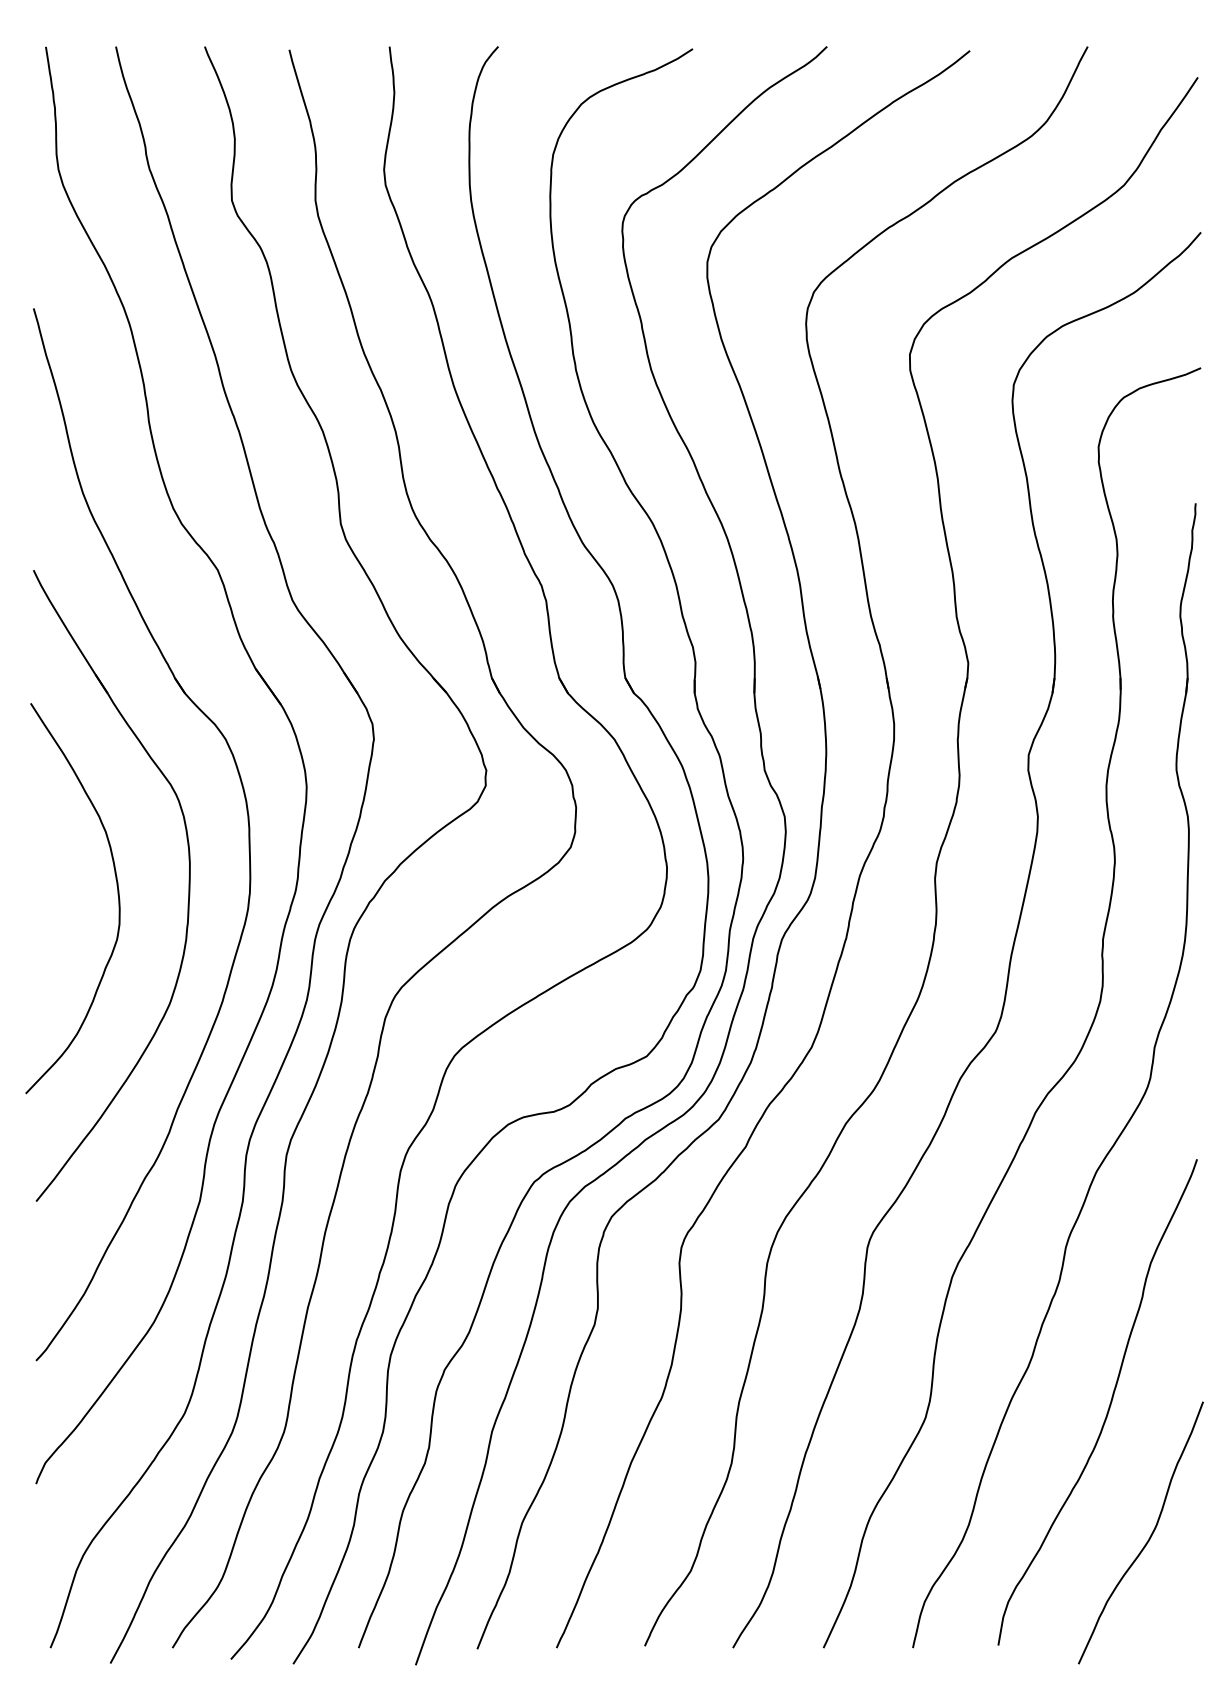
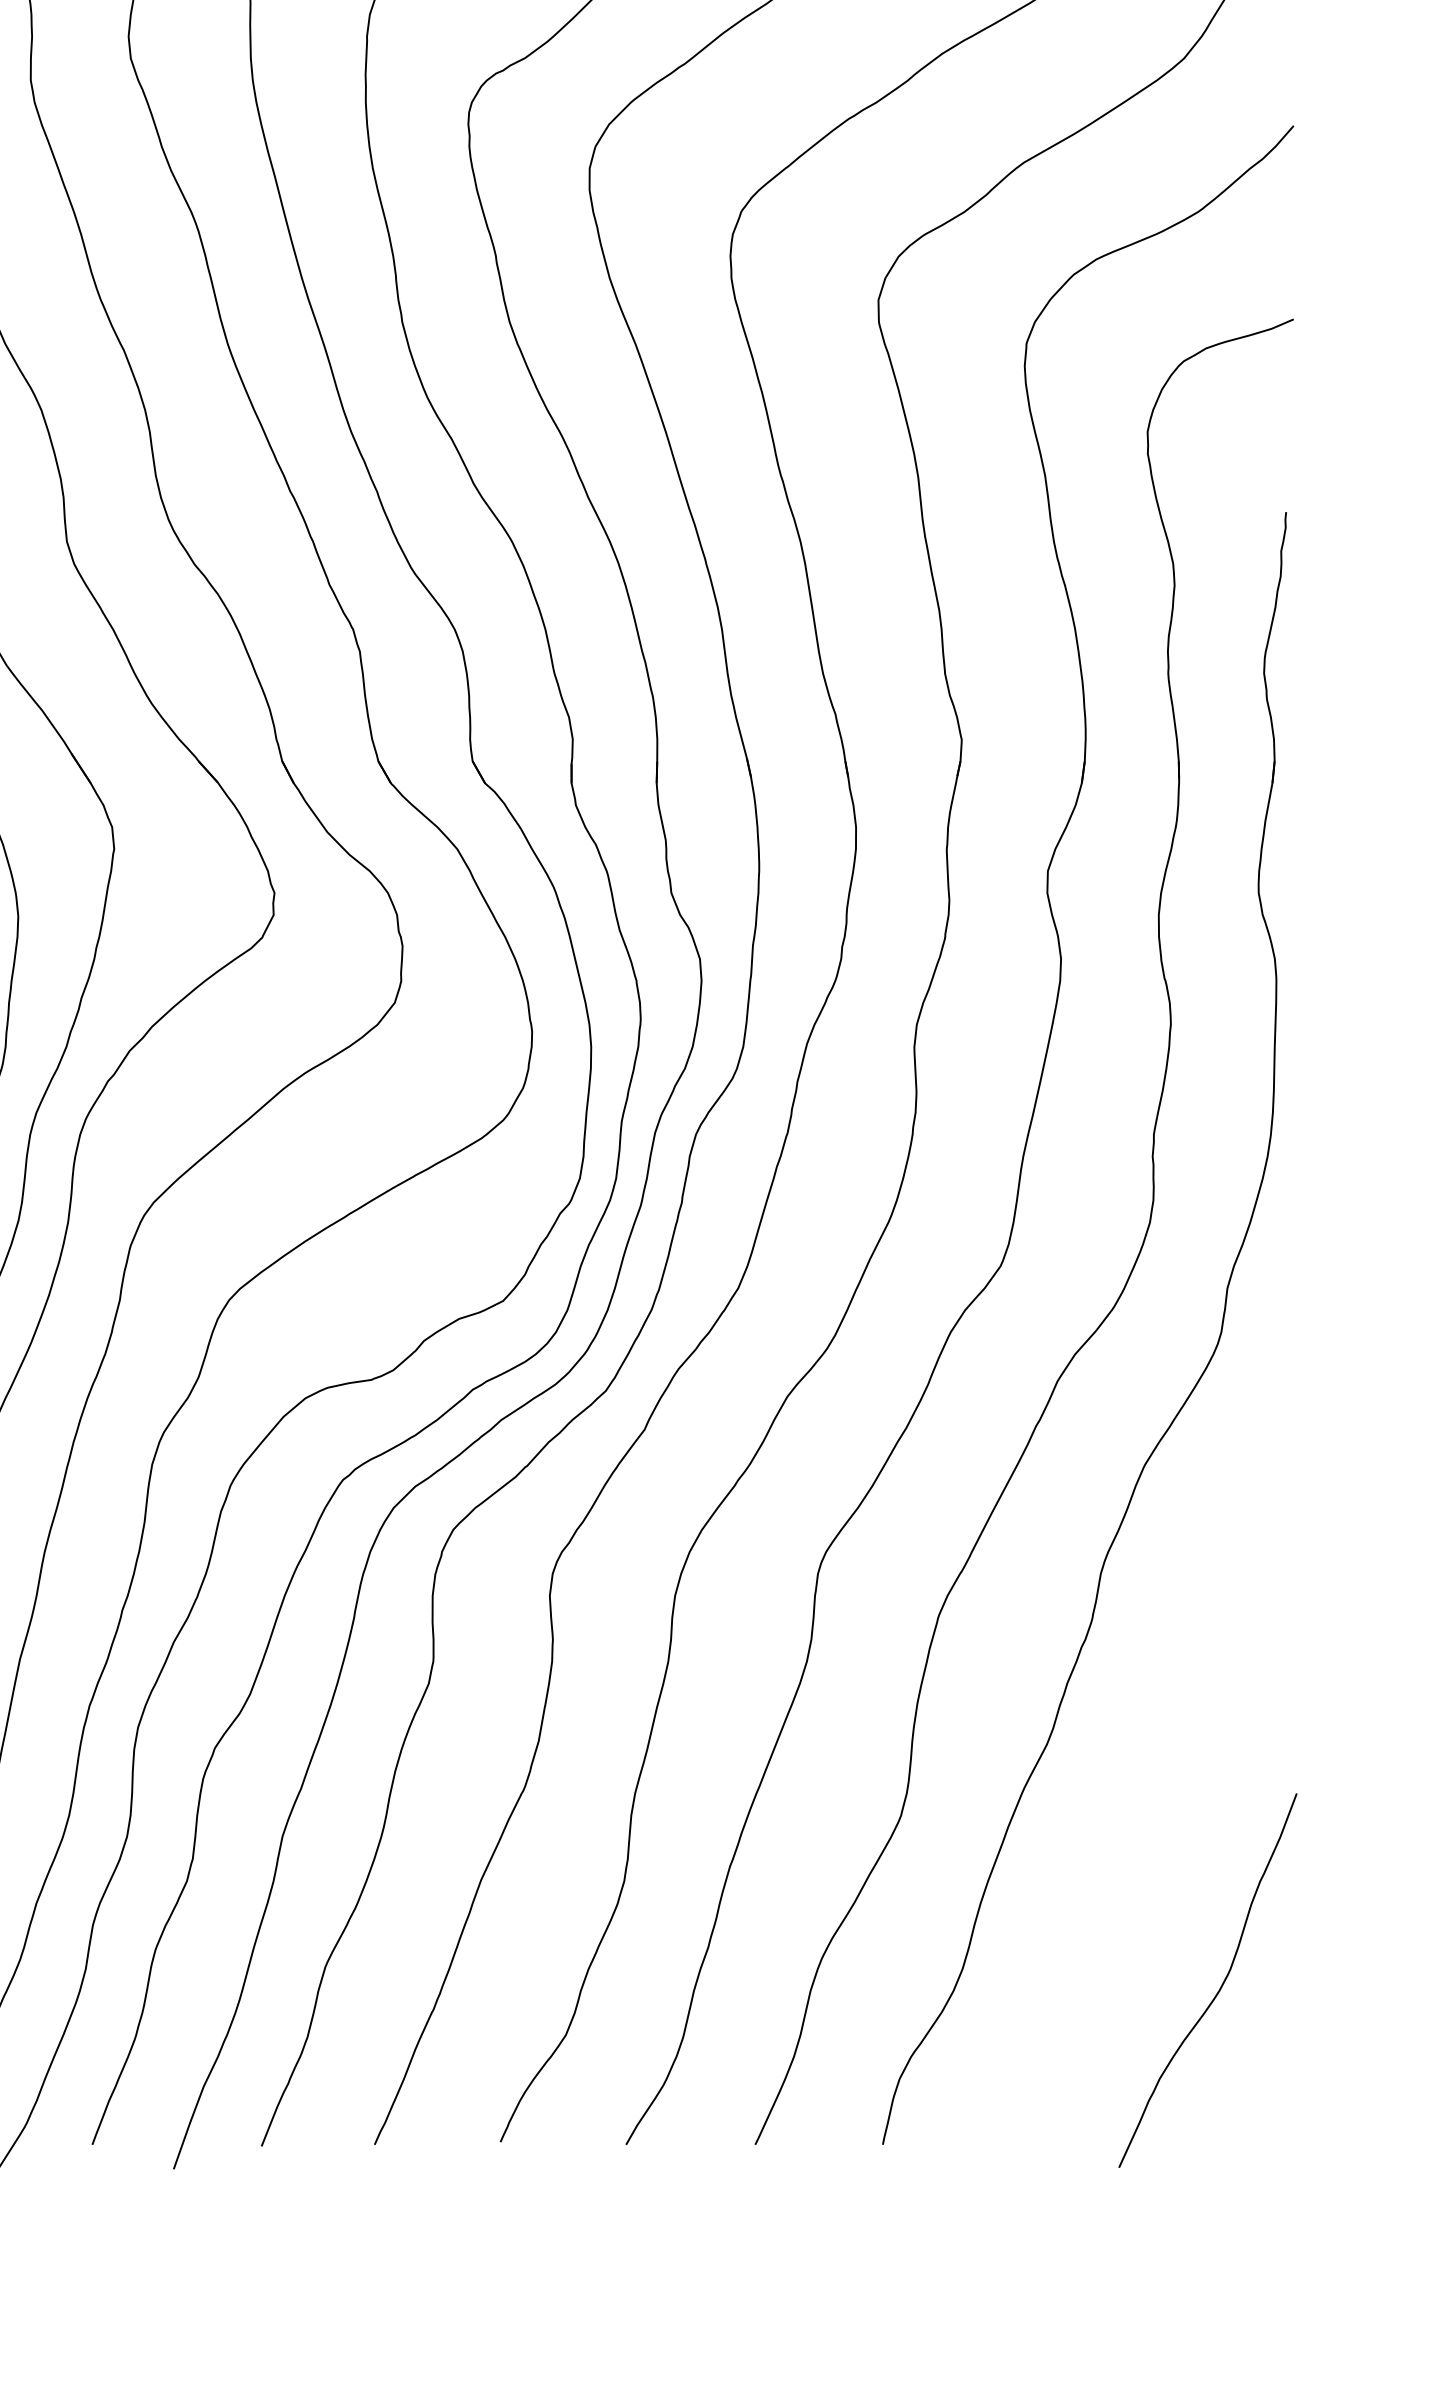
curve: (1109, 1403) -> (1163, 1795), removed

